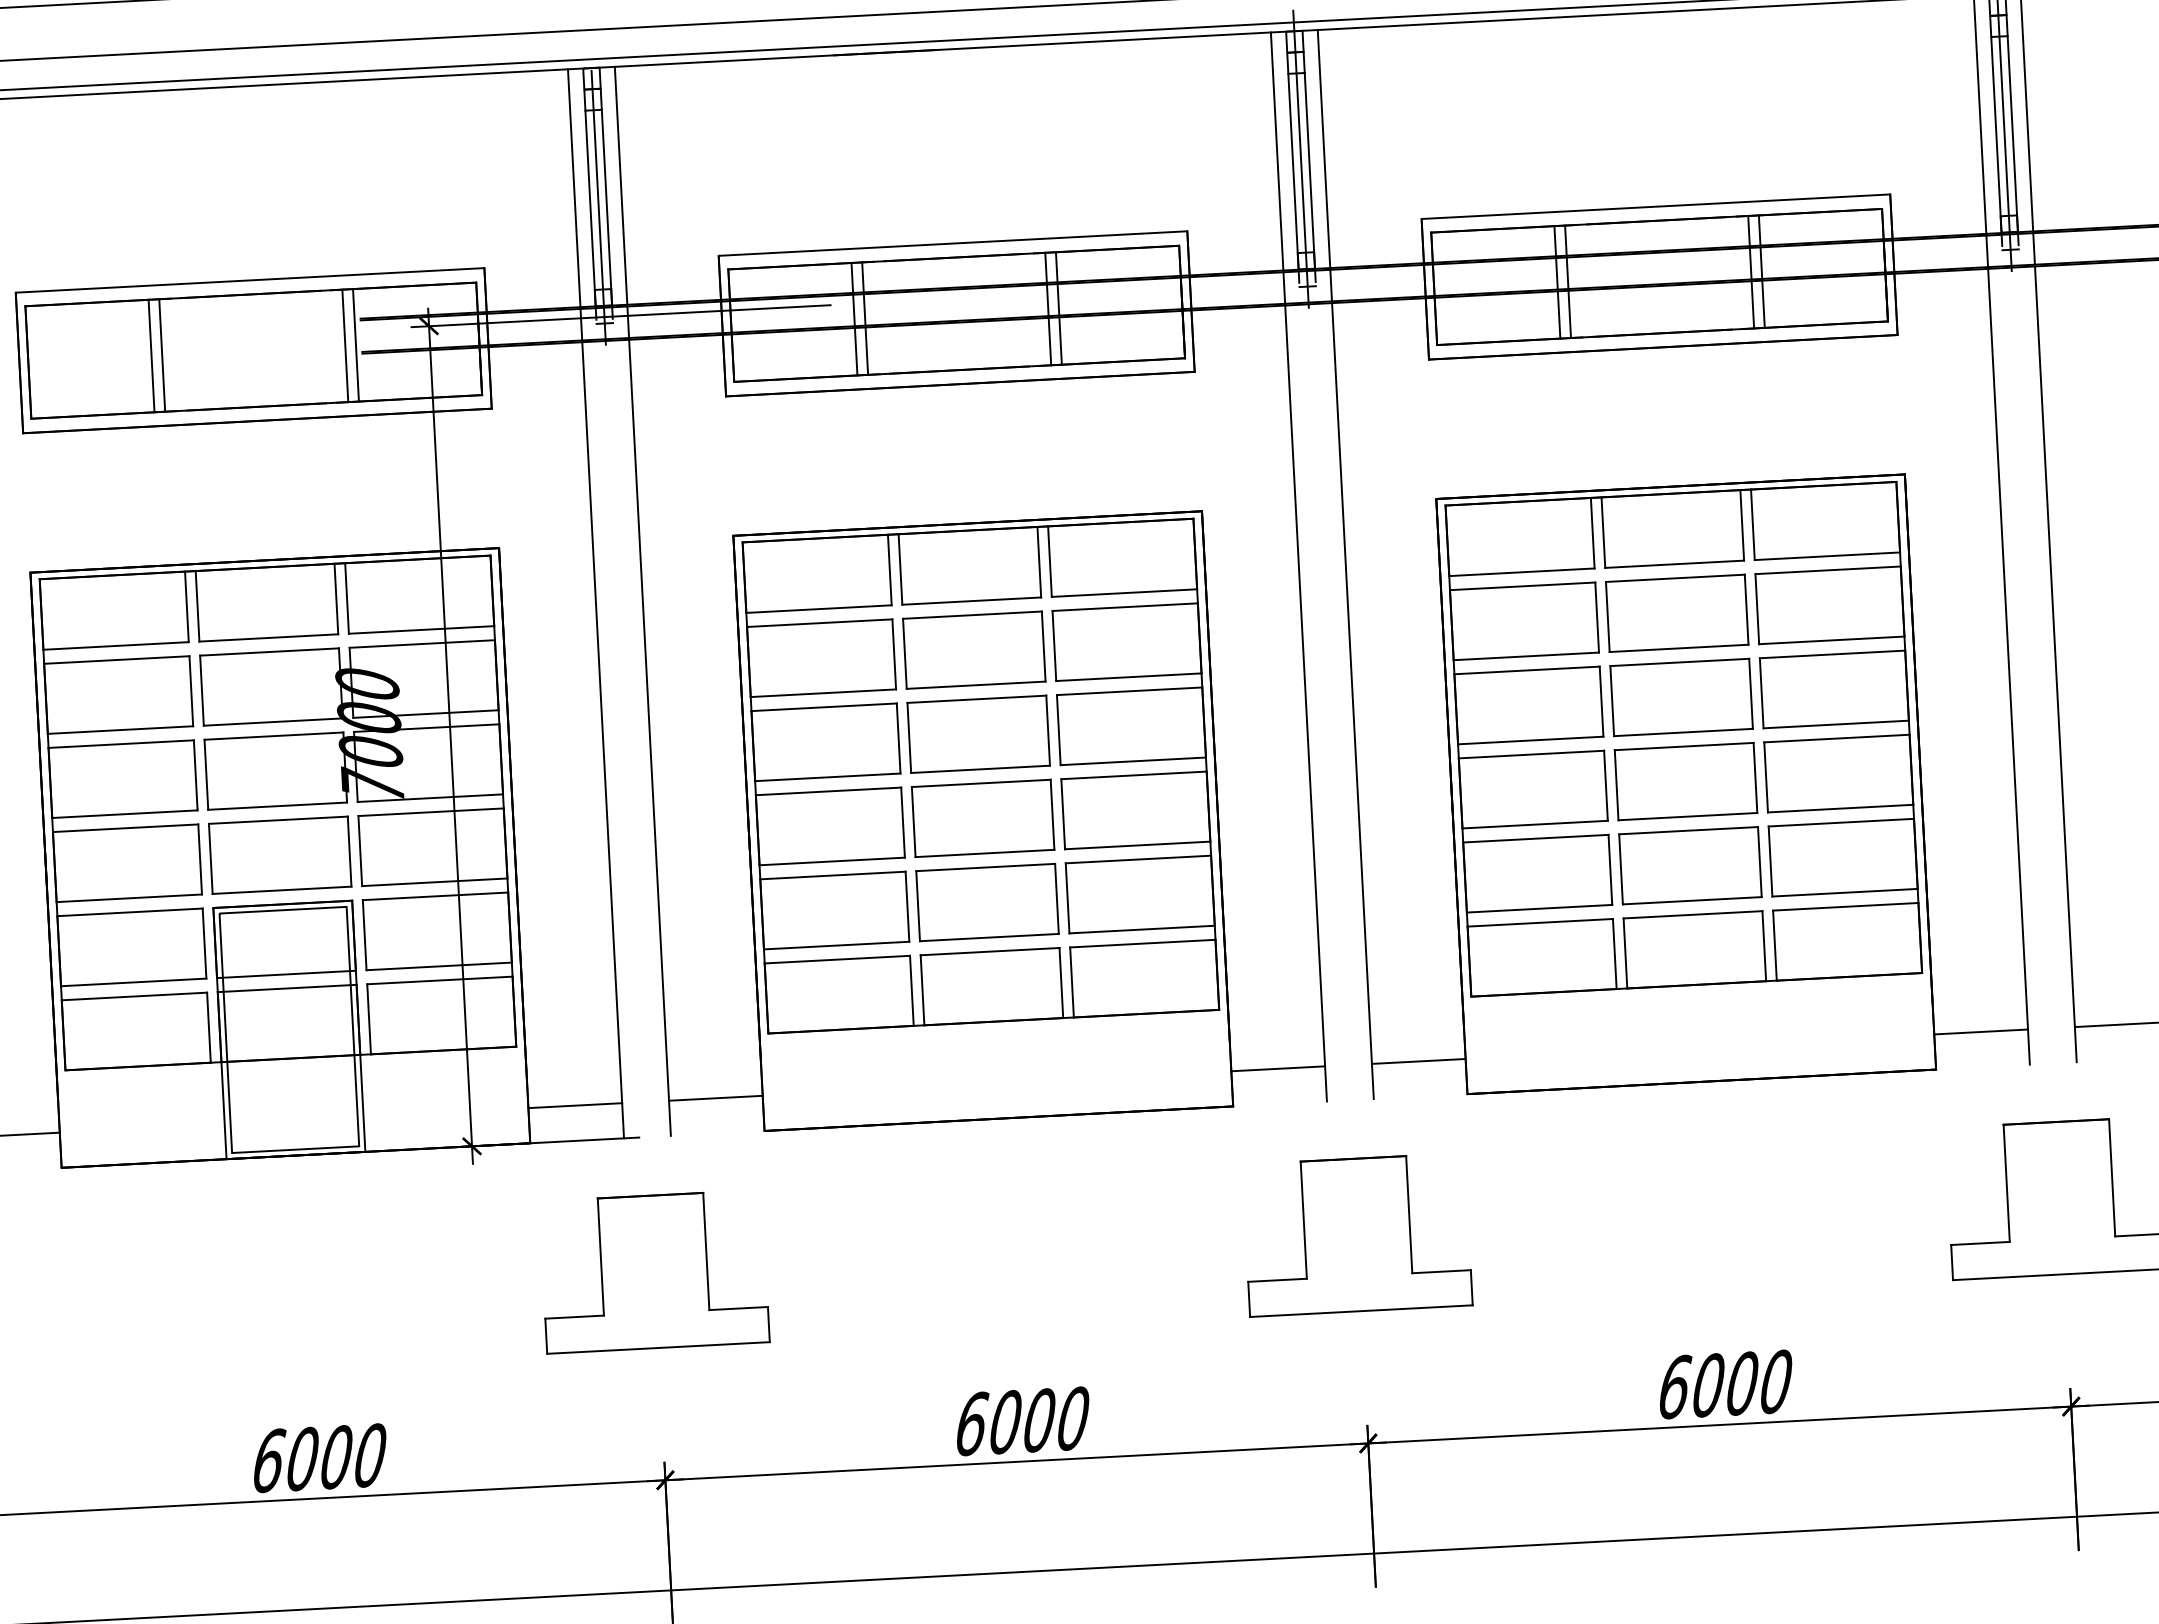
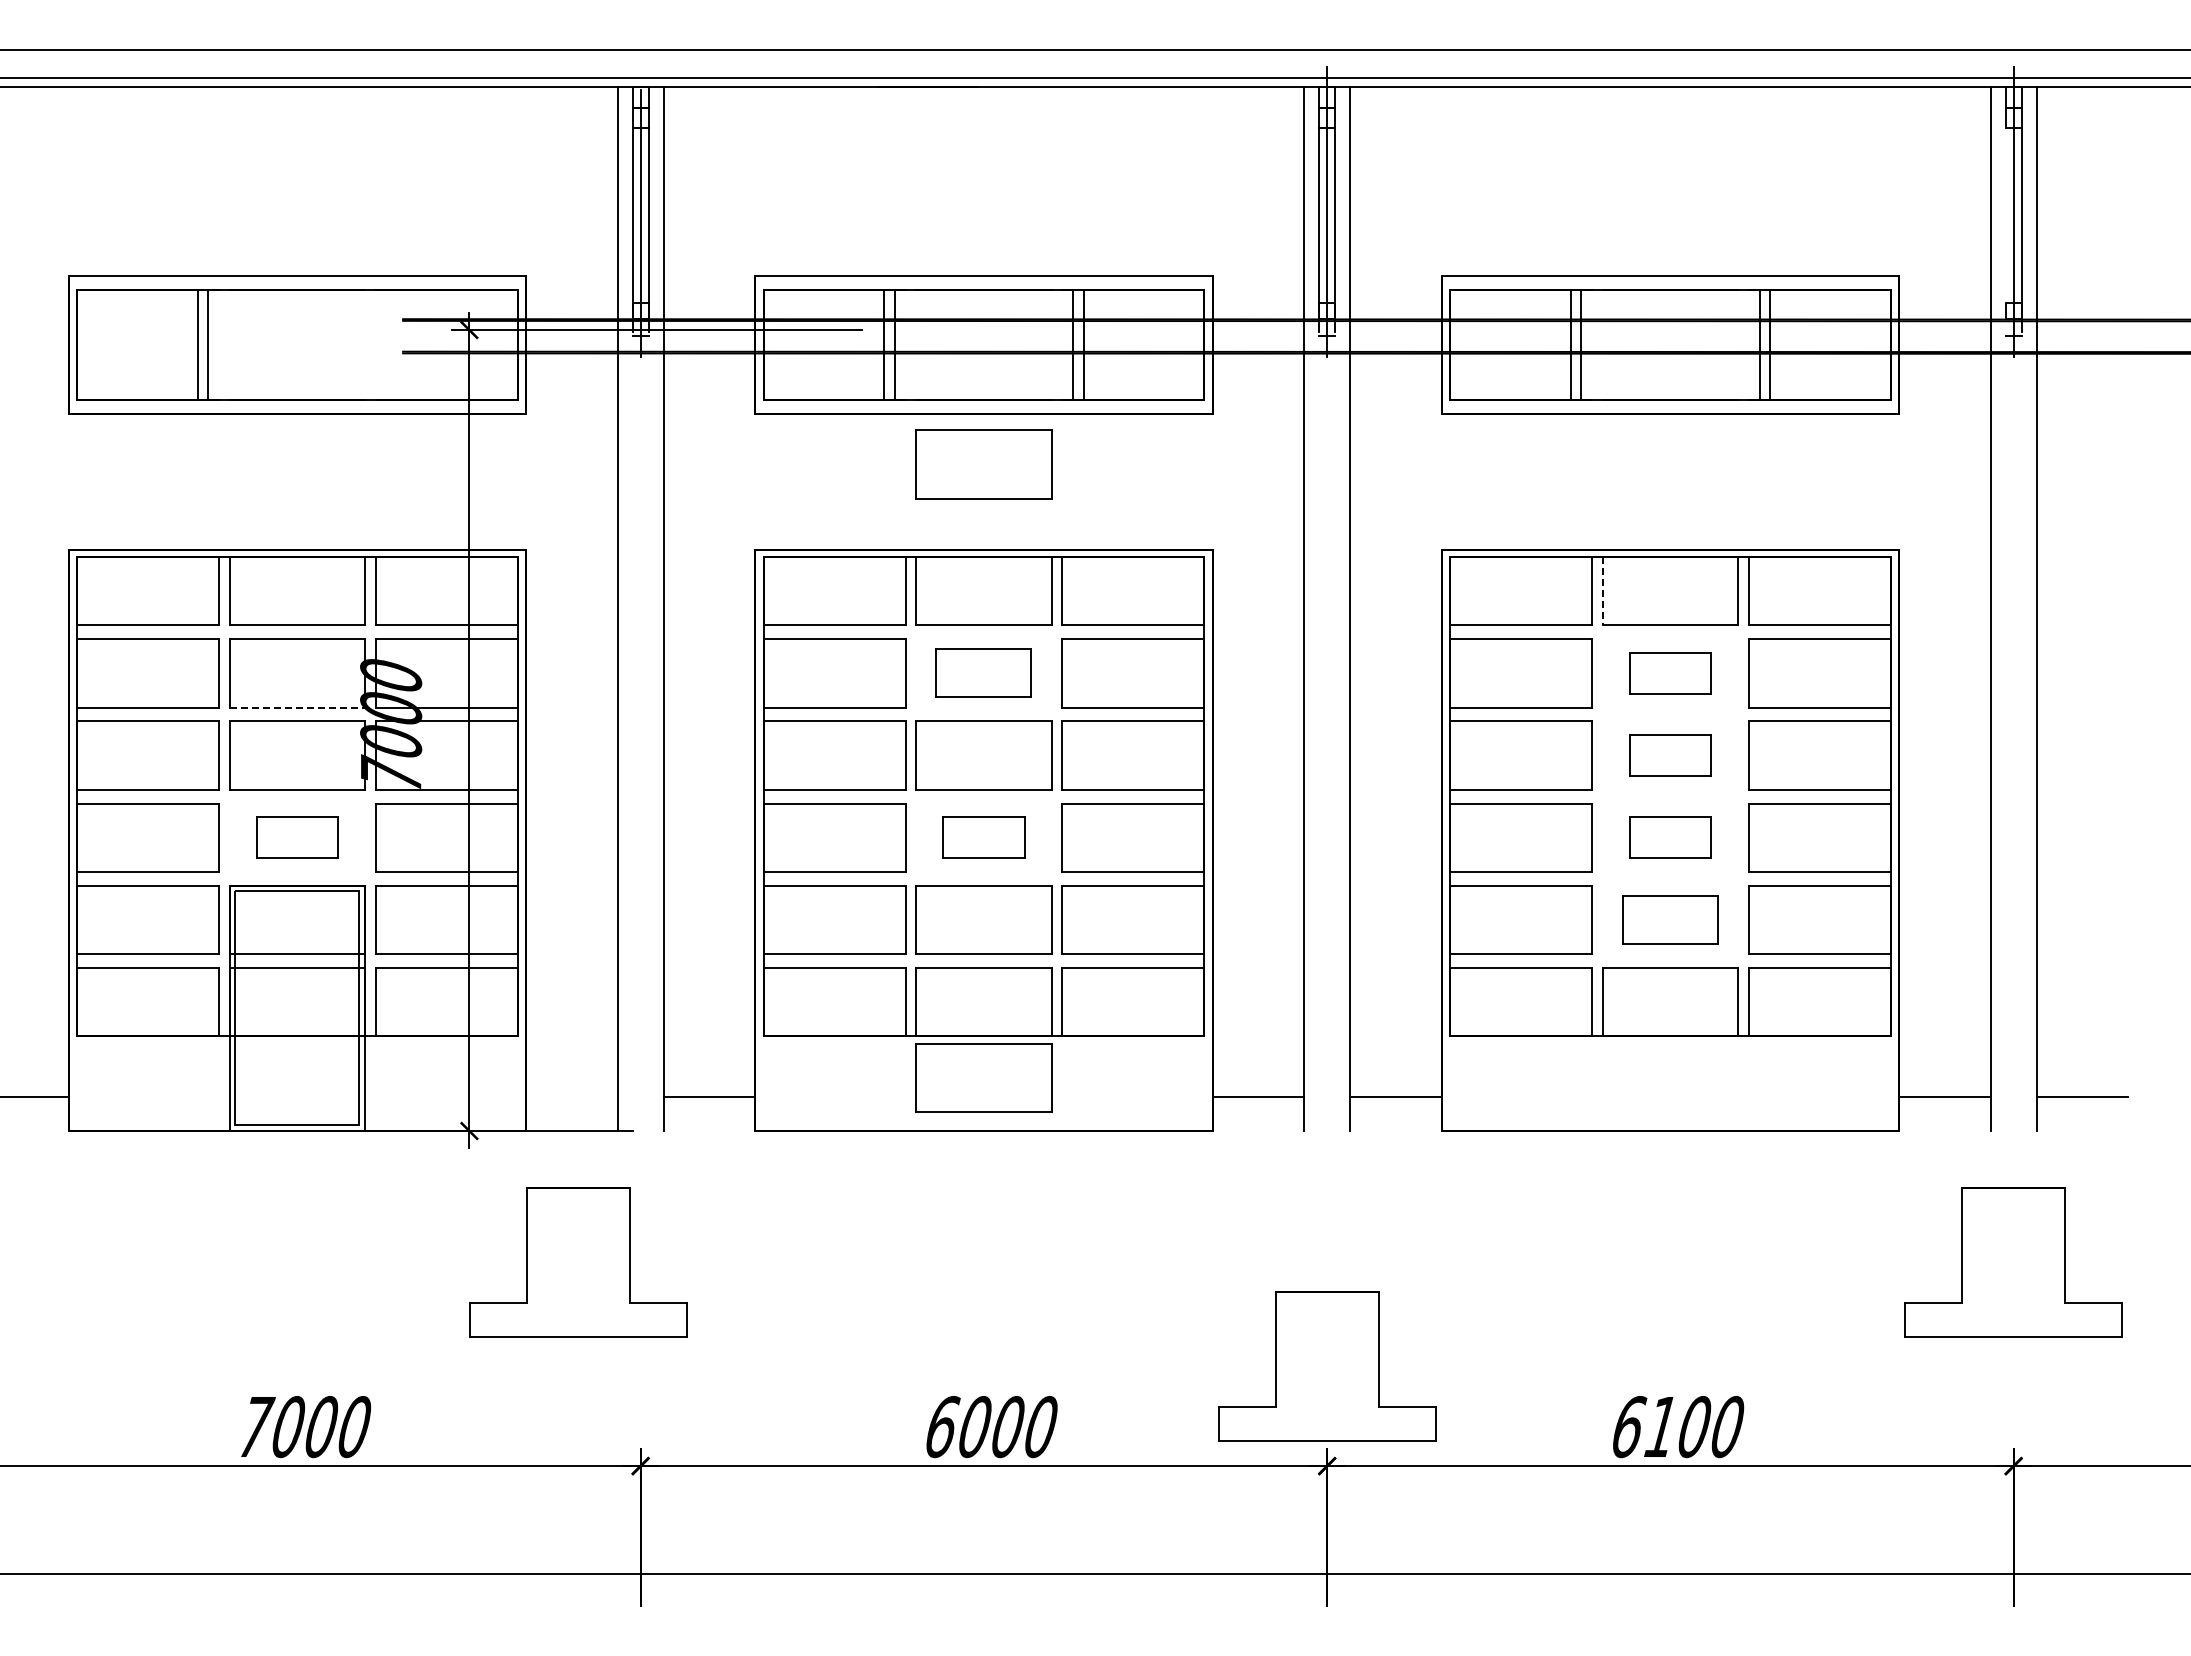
line: (1996, 141) -> (2005, 230), removed
line: (356, 344) -> (397, 344), removed
line: (344, 345) -> (386, 344), removed
part: (962, 436) -> (983, 464), added
line: (1603, 533) -> (1602, 591), solid -> dashed
part: (1677, 613) -> (1670, 673), size x0.6
part: (973, 650) -> (983, 673), size x0.7
part: (1681, 697) -> (1670, 755), size x0.6
line: (273, 721) -> (297, 707), solid -> dashed
part: (1686, 781) -> (1670, 837), size x0.6
part: (982, 818) -> (983, 837), size x0.6
part: (280, 855) -> (297, 837), size x0.6
part: (1690, 865) -> (1670, 919), size x0.7
part: (995, 1063) -> (983, 1077), added
line: (574, 1105) -> (571, 1096), removed
part: (1357, 1234) -> (1327, 1366), moved
part: (654, 1271) -> (578, 1262), moved
text: (1708, 1385) -> (1661, 1427), 6000 -> 6100
text: (271, 1461) -> (257, 1427), 6000 -> 7000

